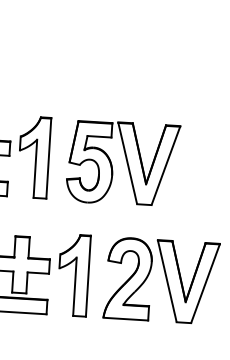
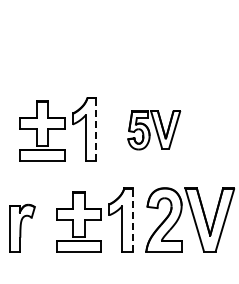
line: (48, 158) -> (95, 129), solid -> dashed
part: (123, 164) -> (154, 130), size x0.6
line: (88, 276) -> (132, 220), solid -> dashed

